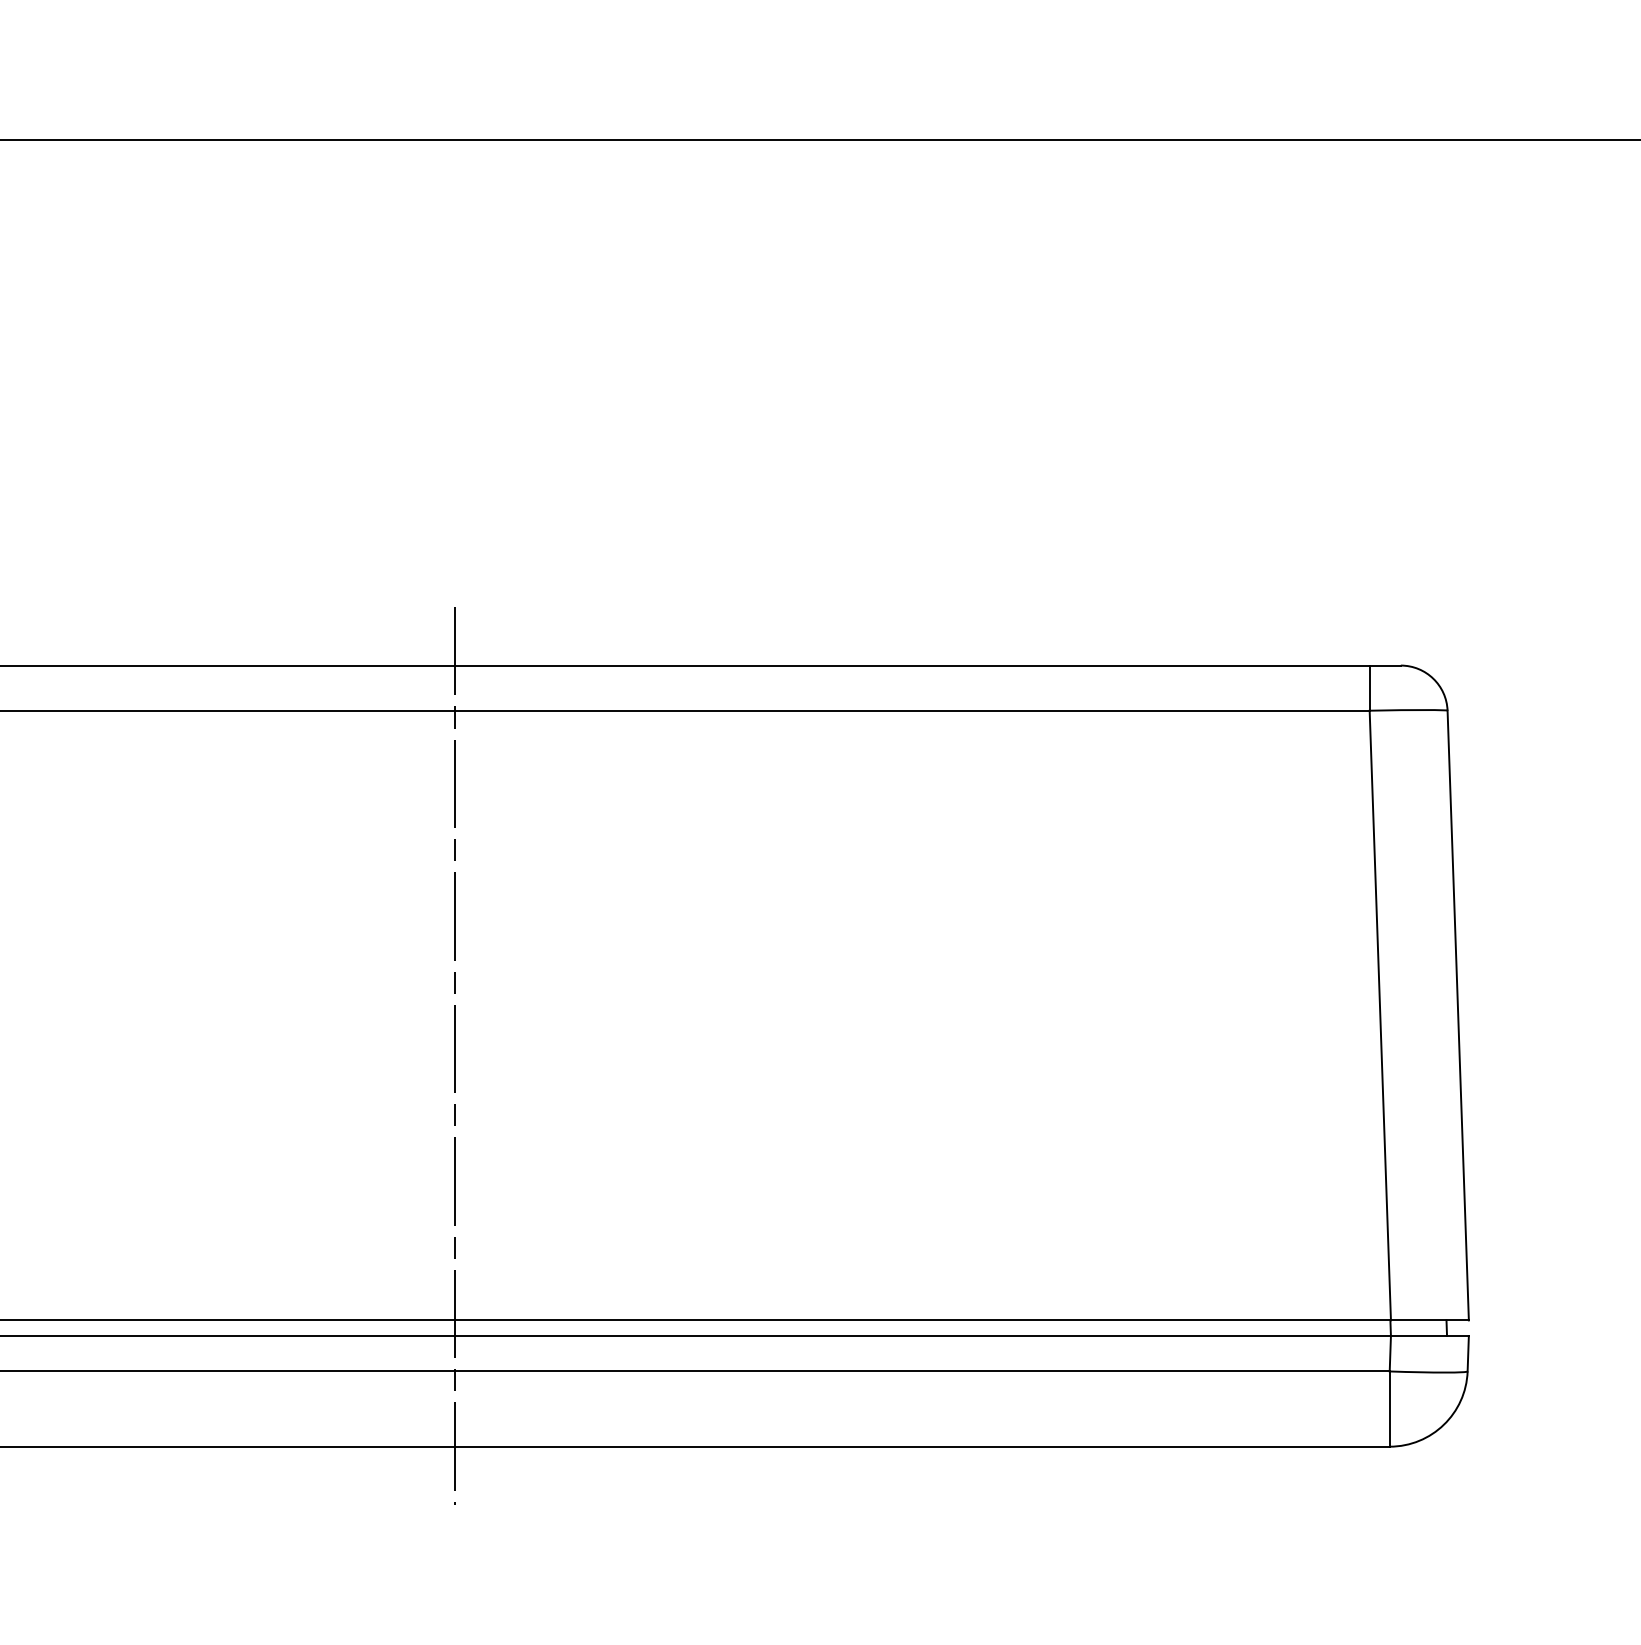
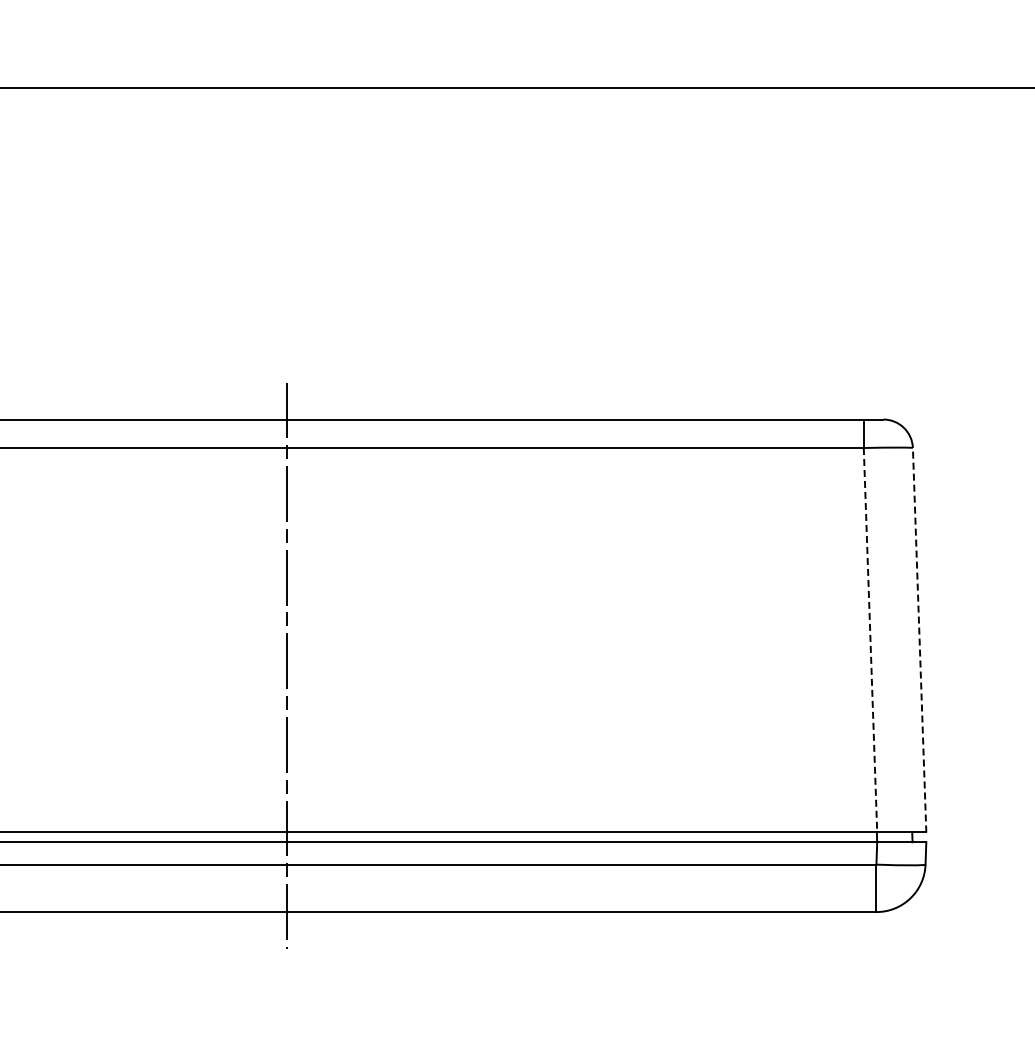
line: (1458, 1014) -> (919, 639), solid -> dashed
line: (1380, 1015) -> (870, 640), solid -> dashed

